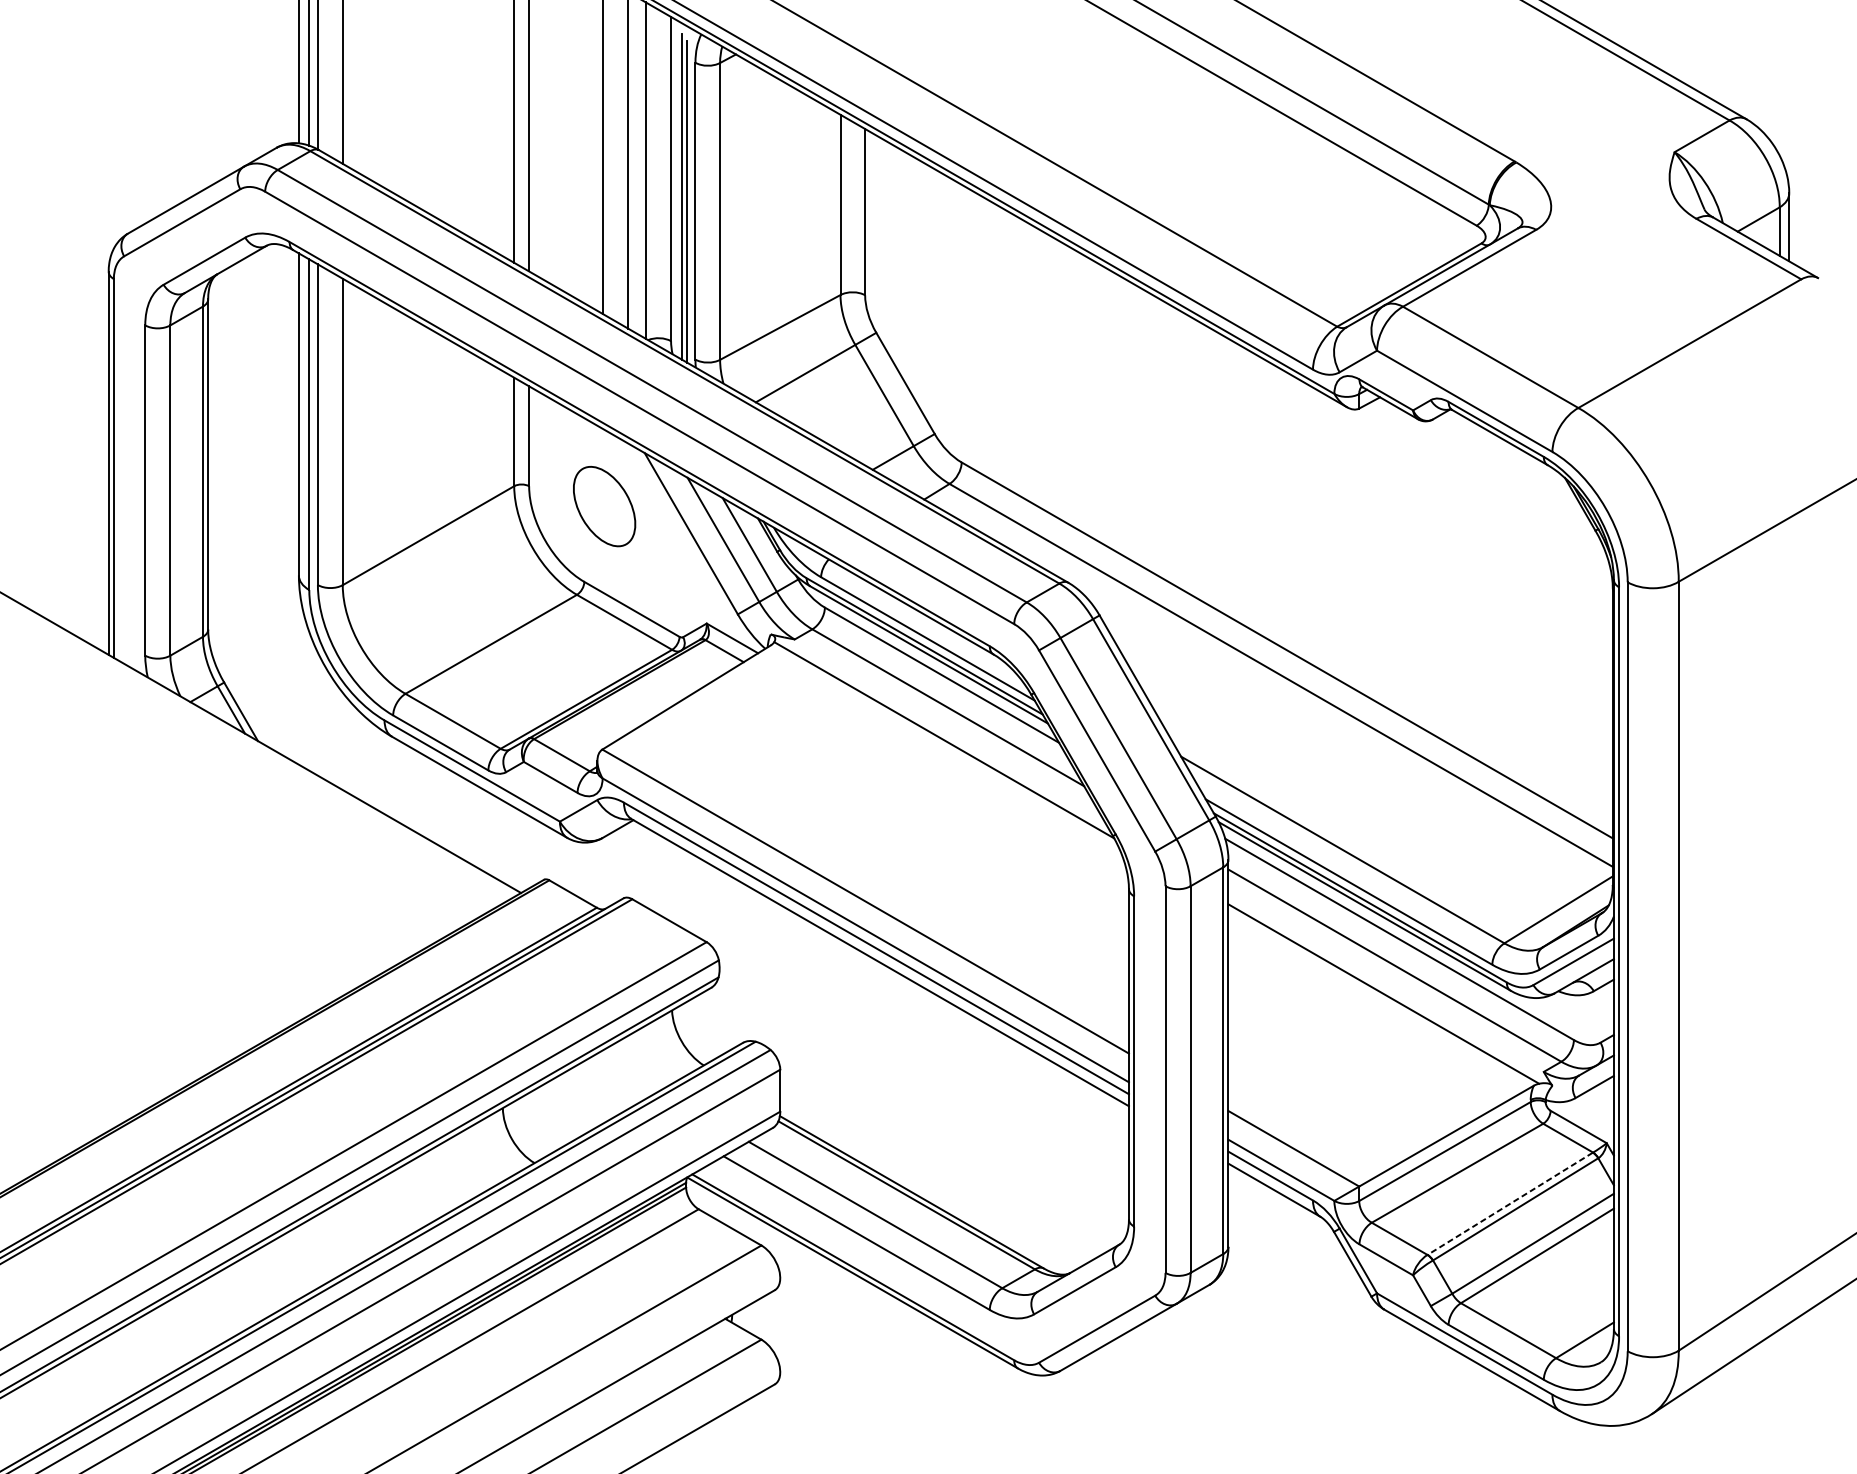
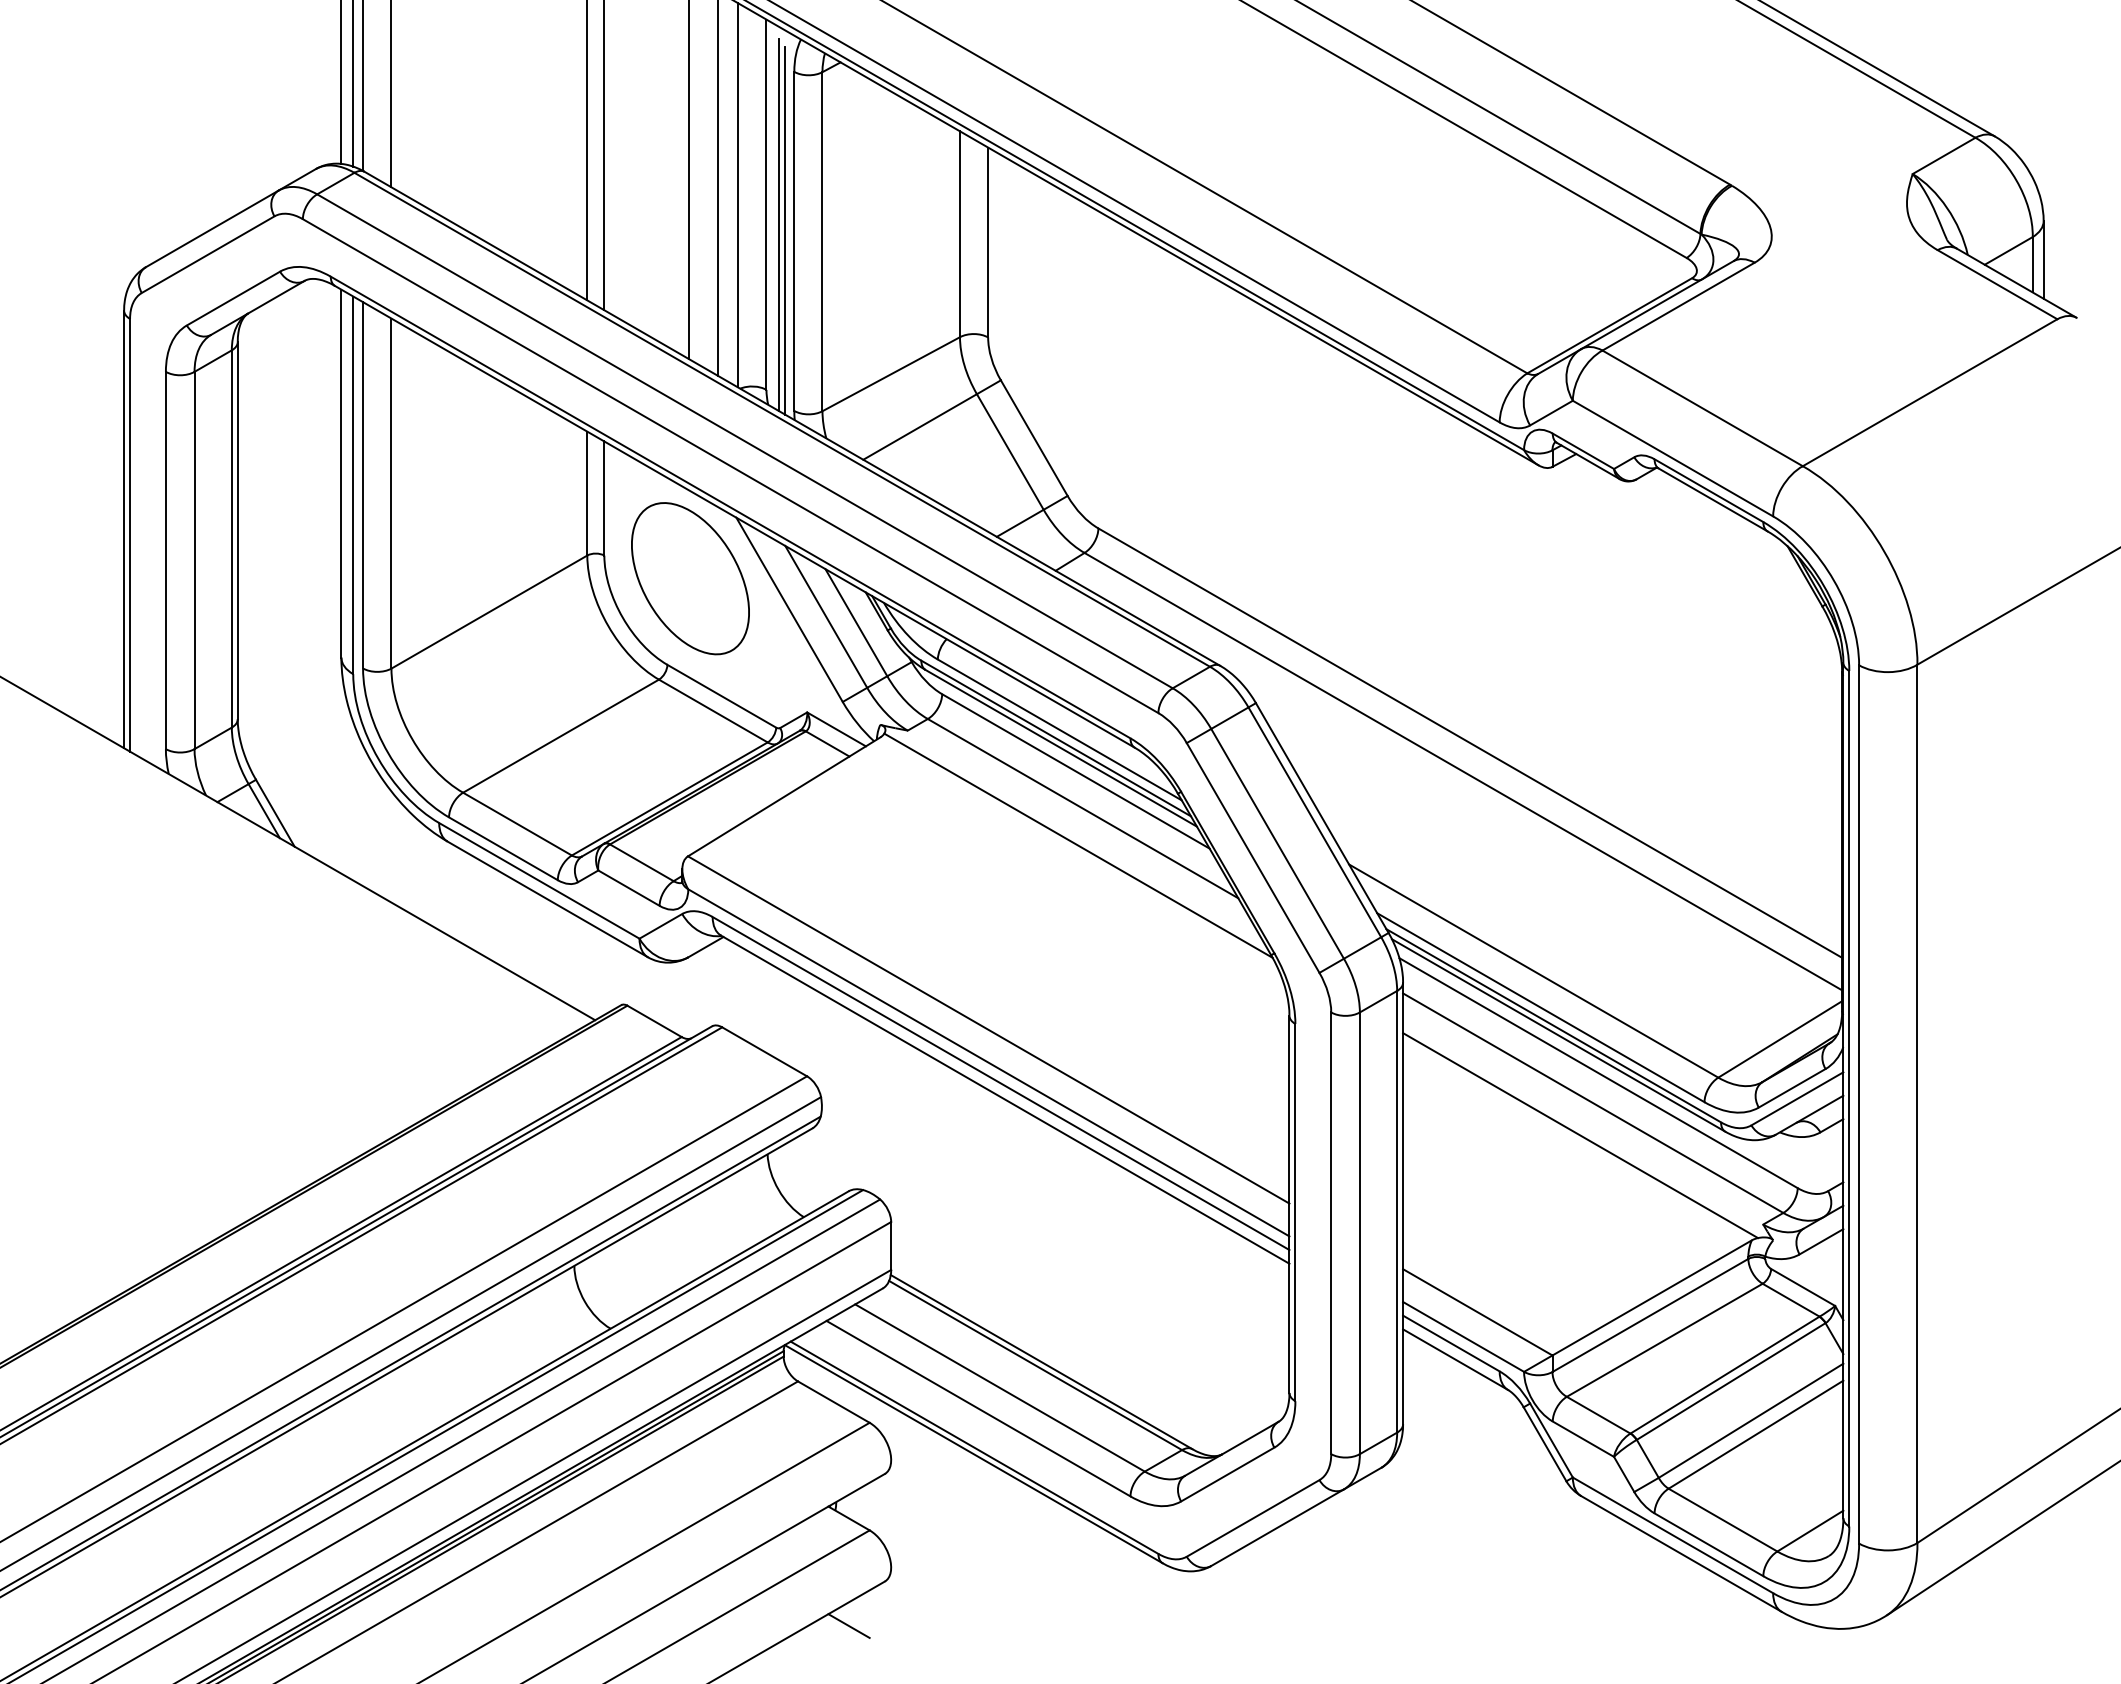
part: (604, 506) -> (690, 578), size x1.67
line: (1509, 1204) -> (1724, 1375), dashed -> solid
line: (742, 1422) -> (848, 1625), added

